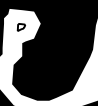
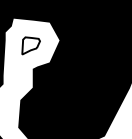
part: (21, 27) -> (31, 45), size x1.67

